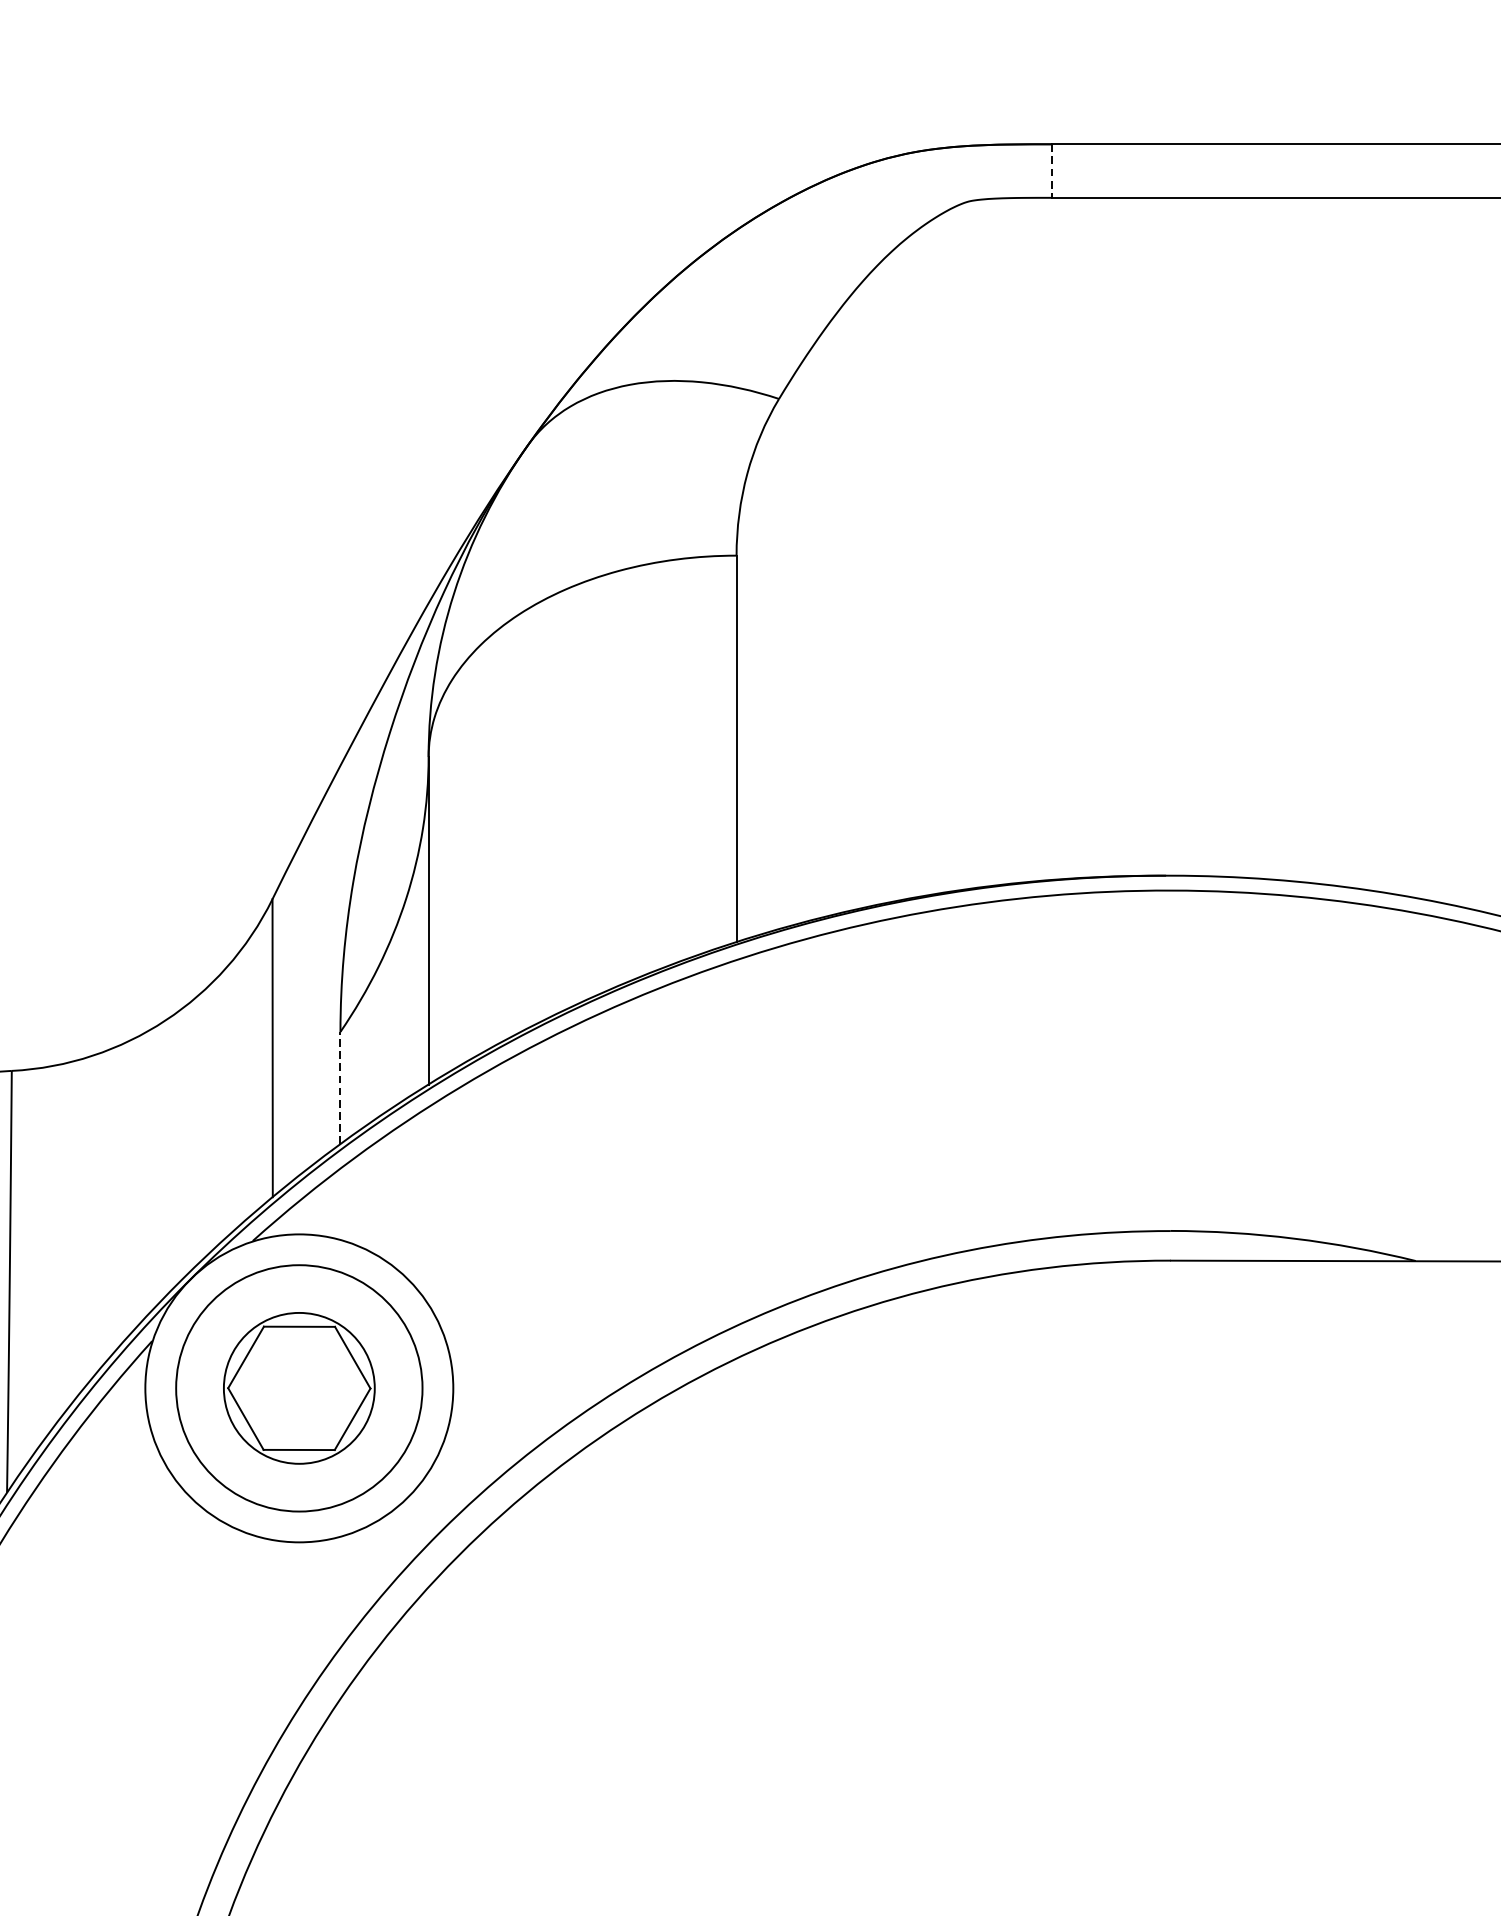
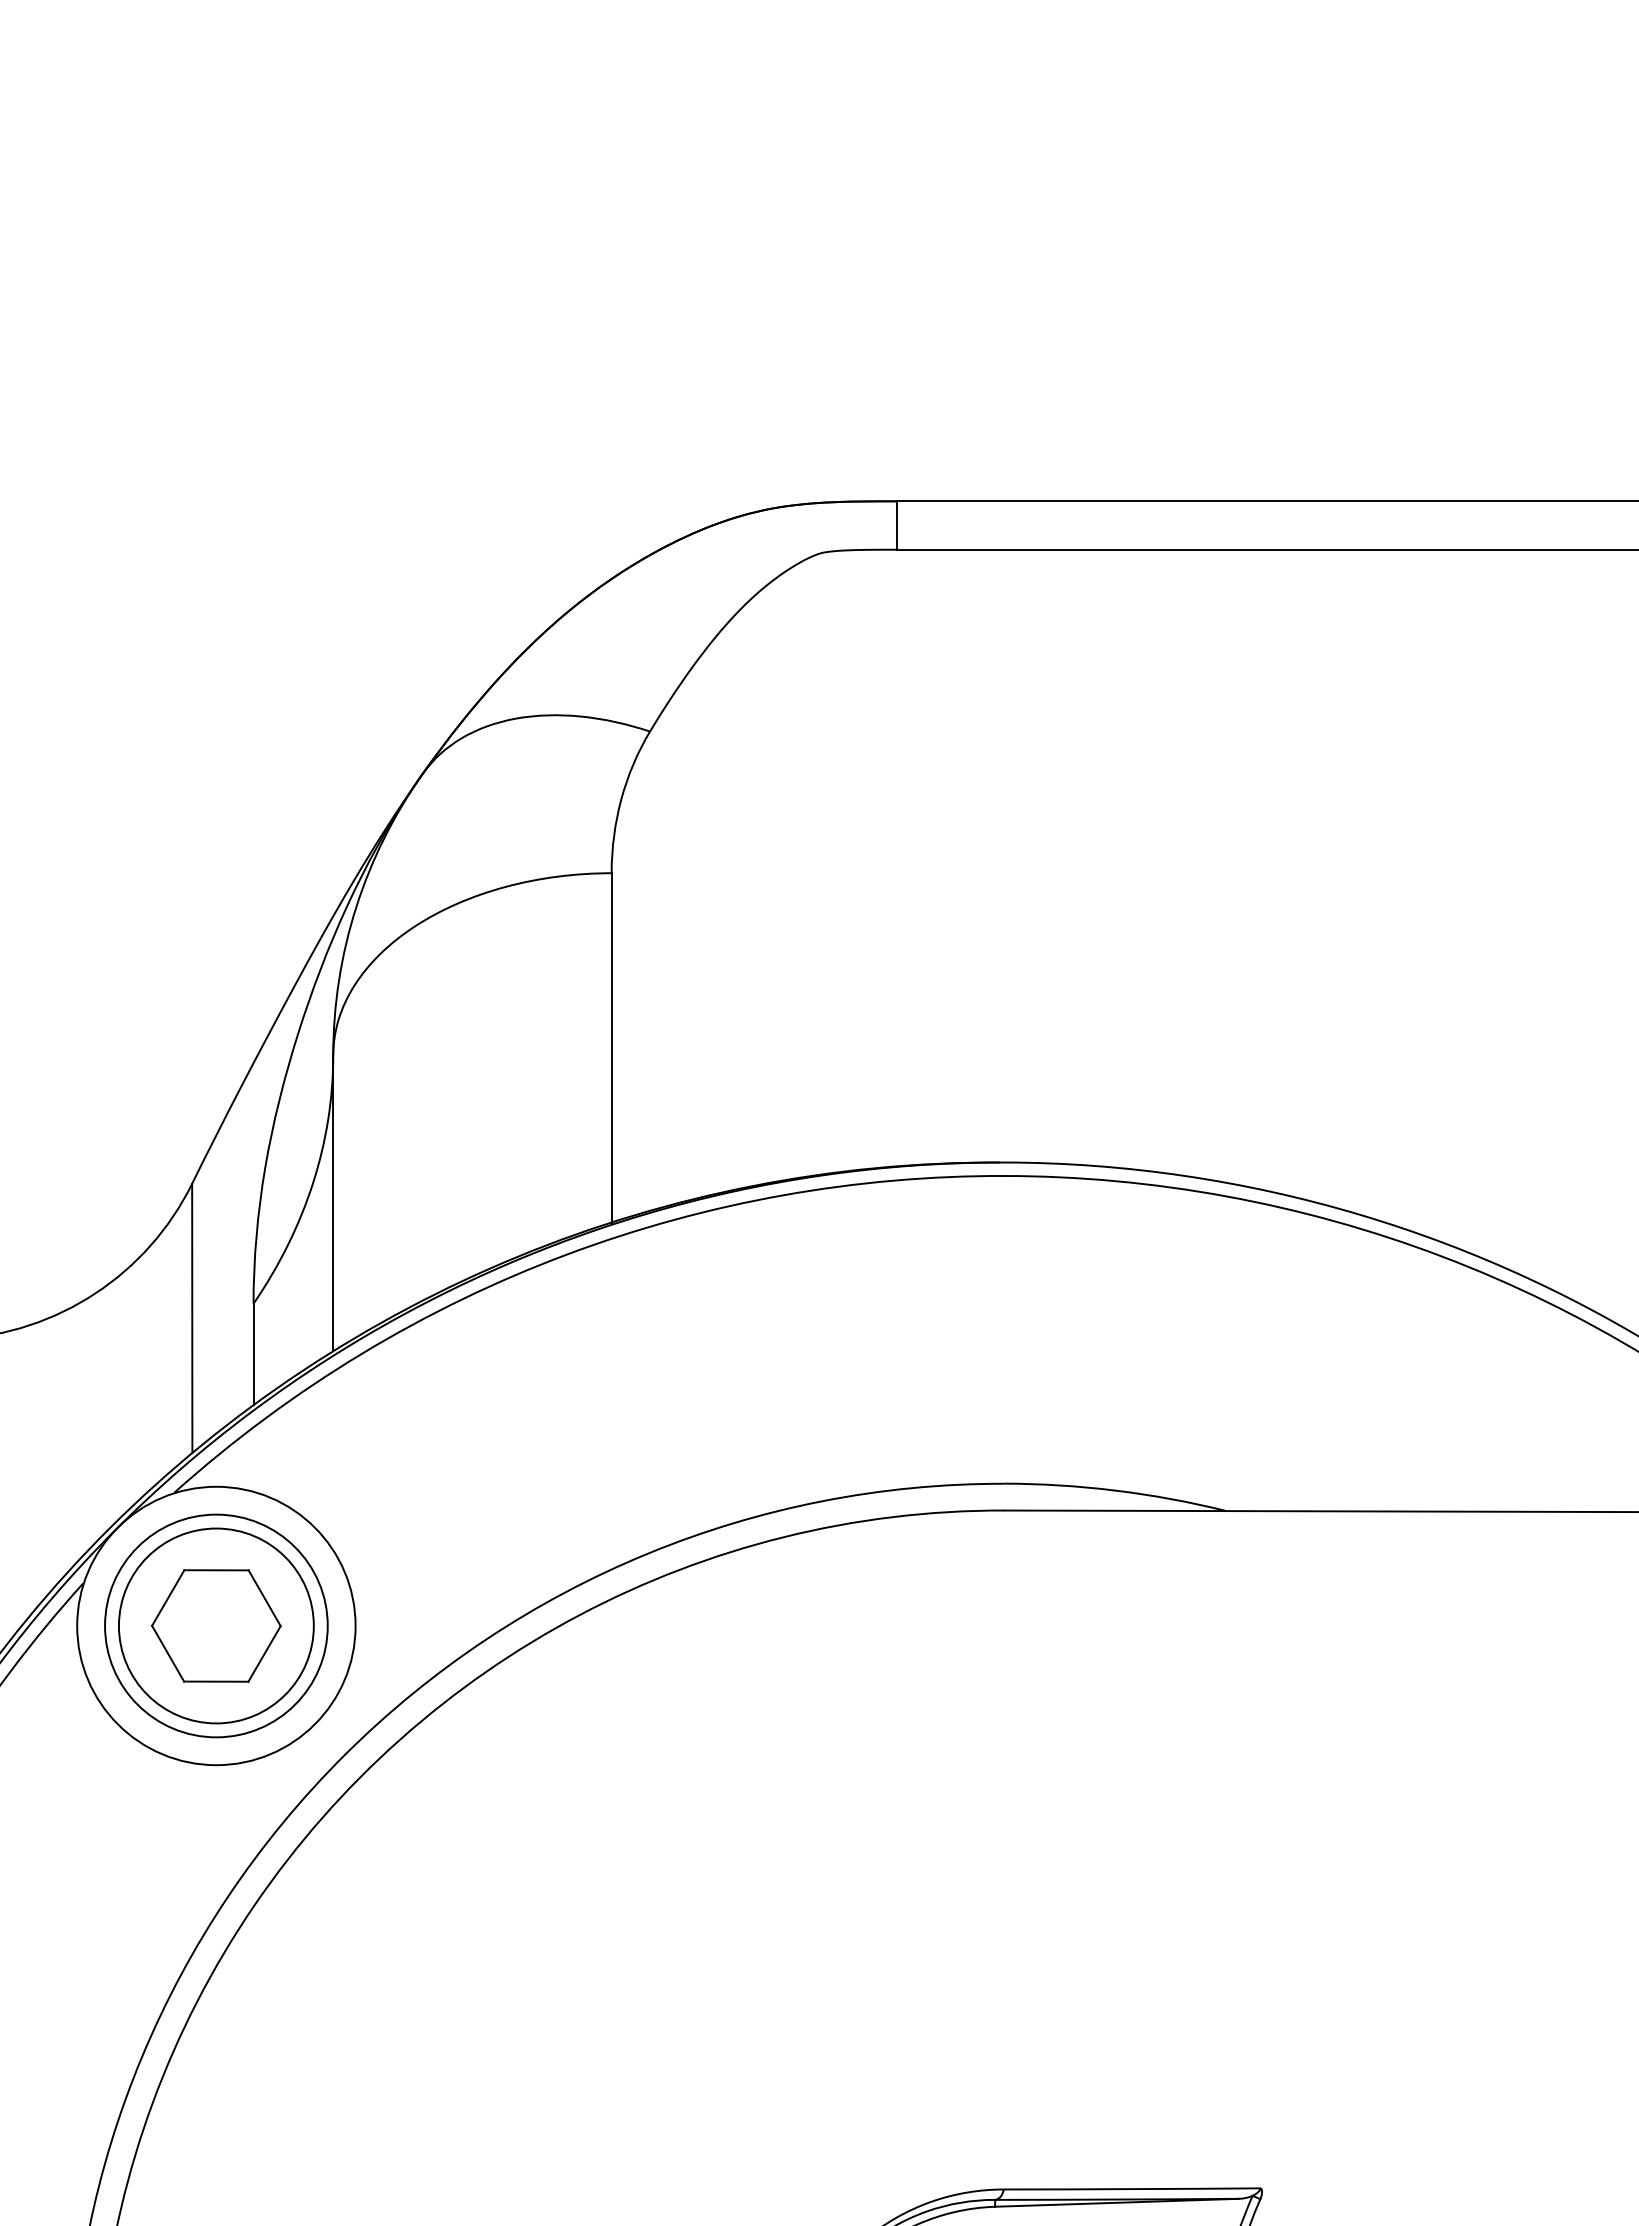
line: (1052, 172) -> (897, 526), dashed -> solid
line: (340, 1088) -> (253, 1354), dashed -> solid
circle: (298, 1387) -> (215, 1625), size x1.43

